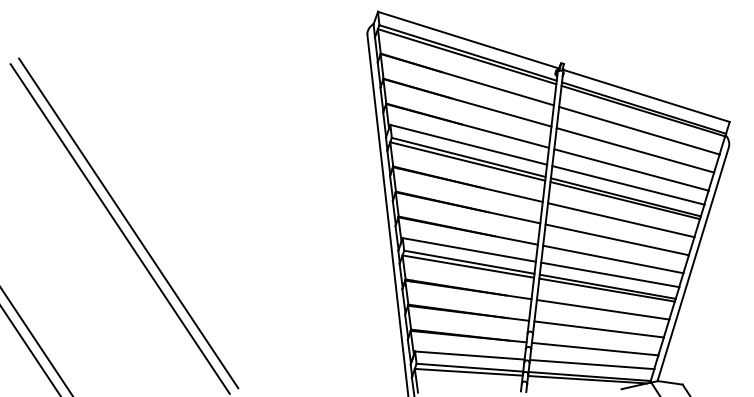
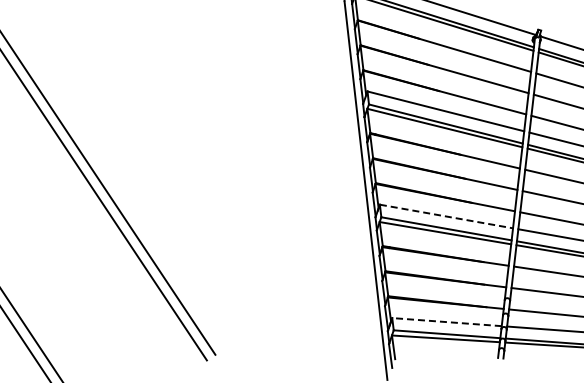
line: (469, 249) -> (446, 216), solid -> dashed
line: (469, 355) -> (446, 322), solid -> dashed

